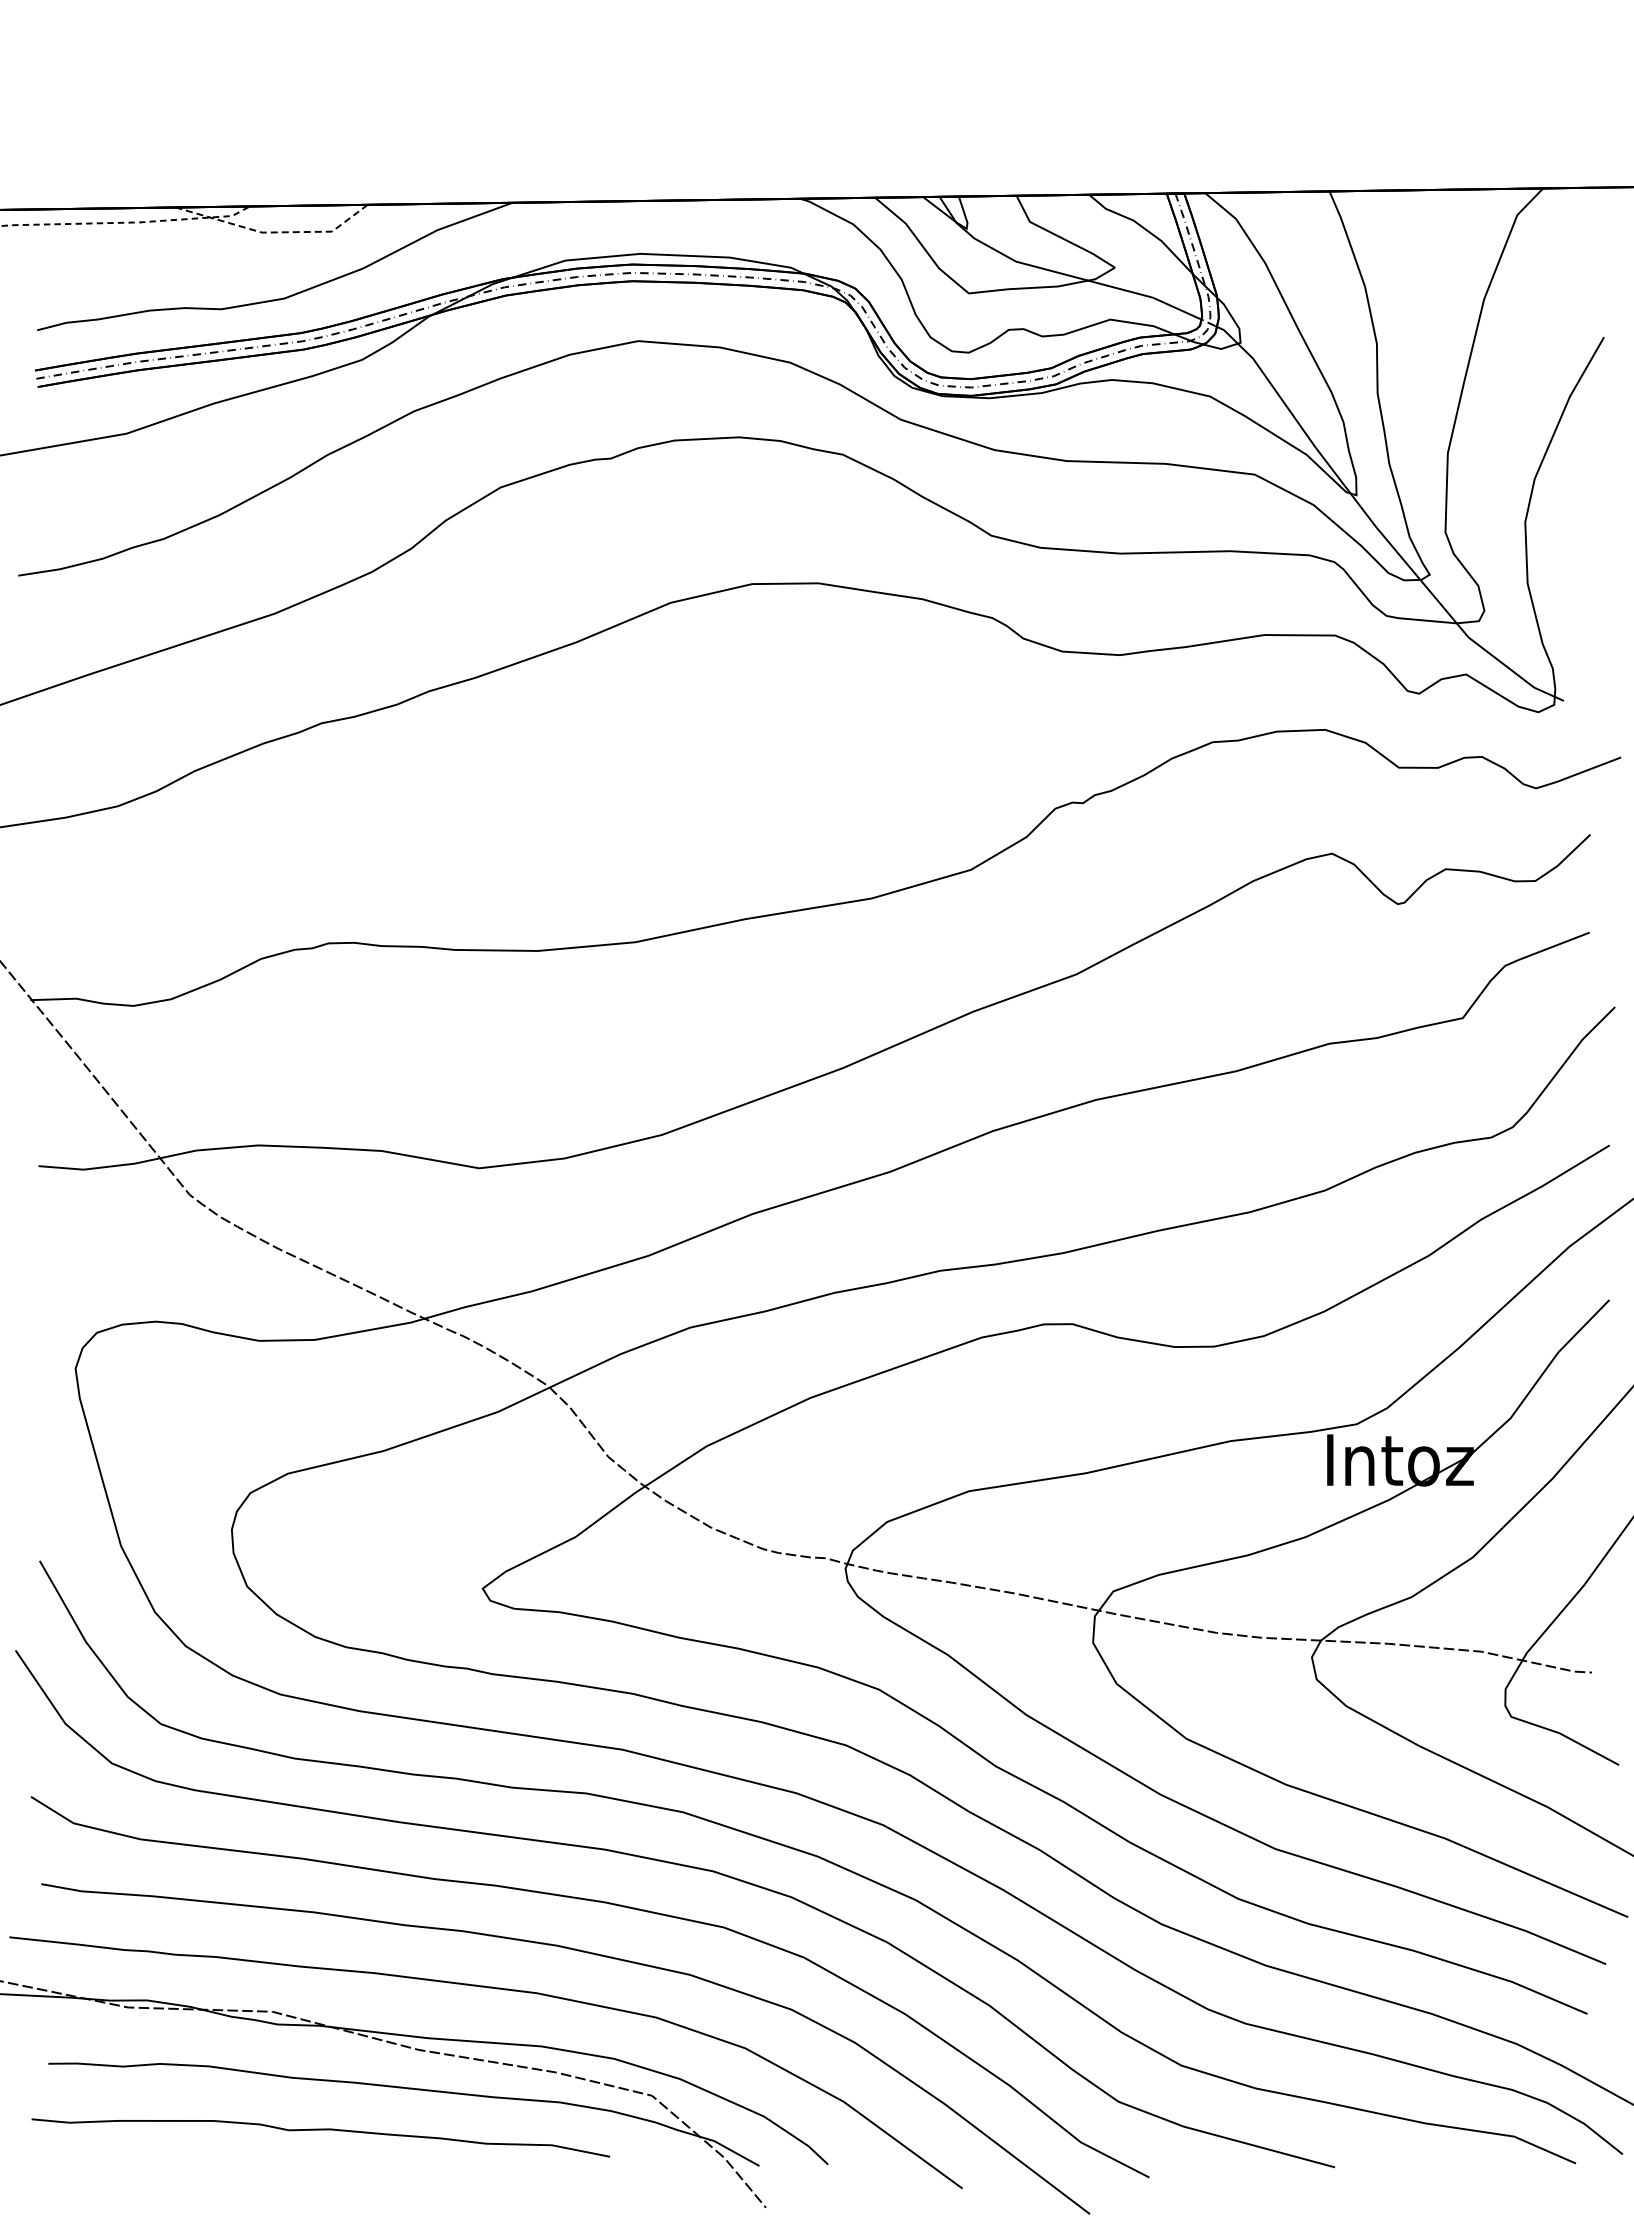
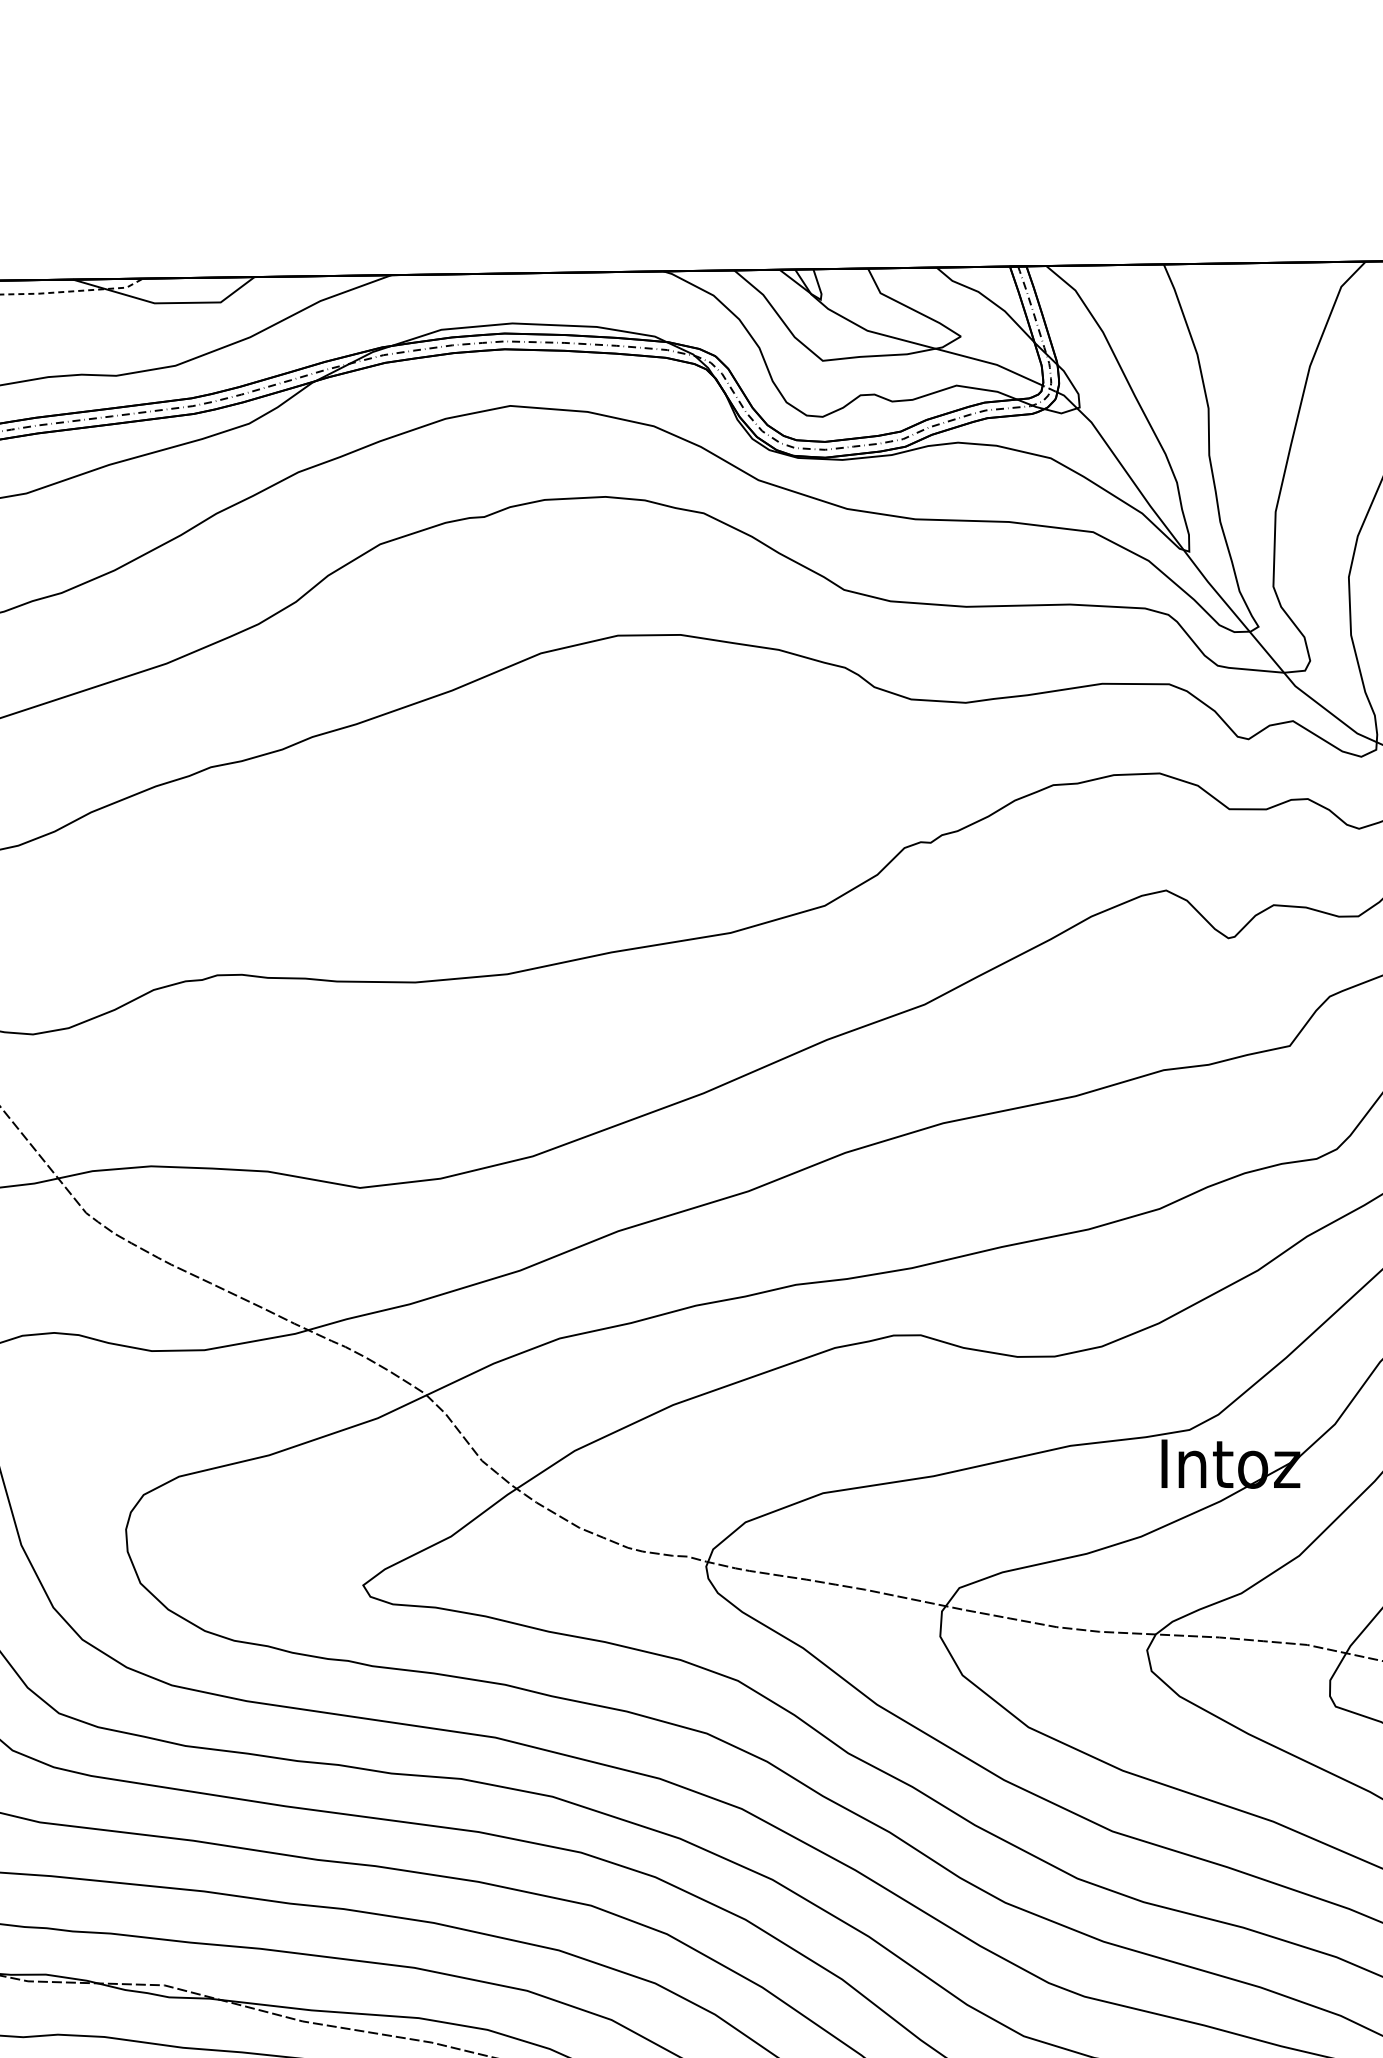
line: (274, 232) -> (166, 303), dashed -> solid

